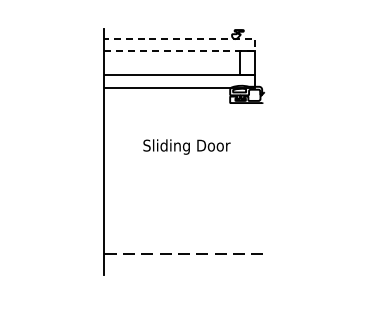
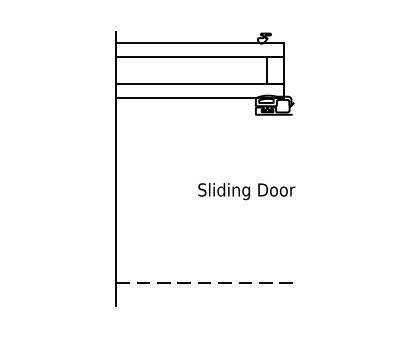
line: (255, 44) -> (284, 49), dashed -> solid
text: (186, 146) -> (246, 190), moved

